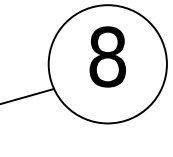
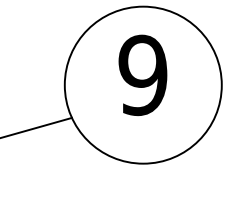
text: (107, 57) -> (142, 75), 8 -> 9

